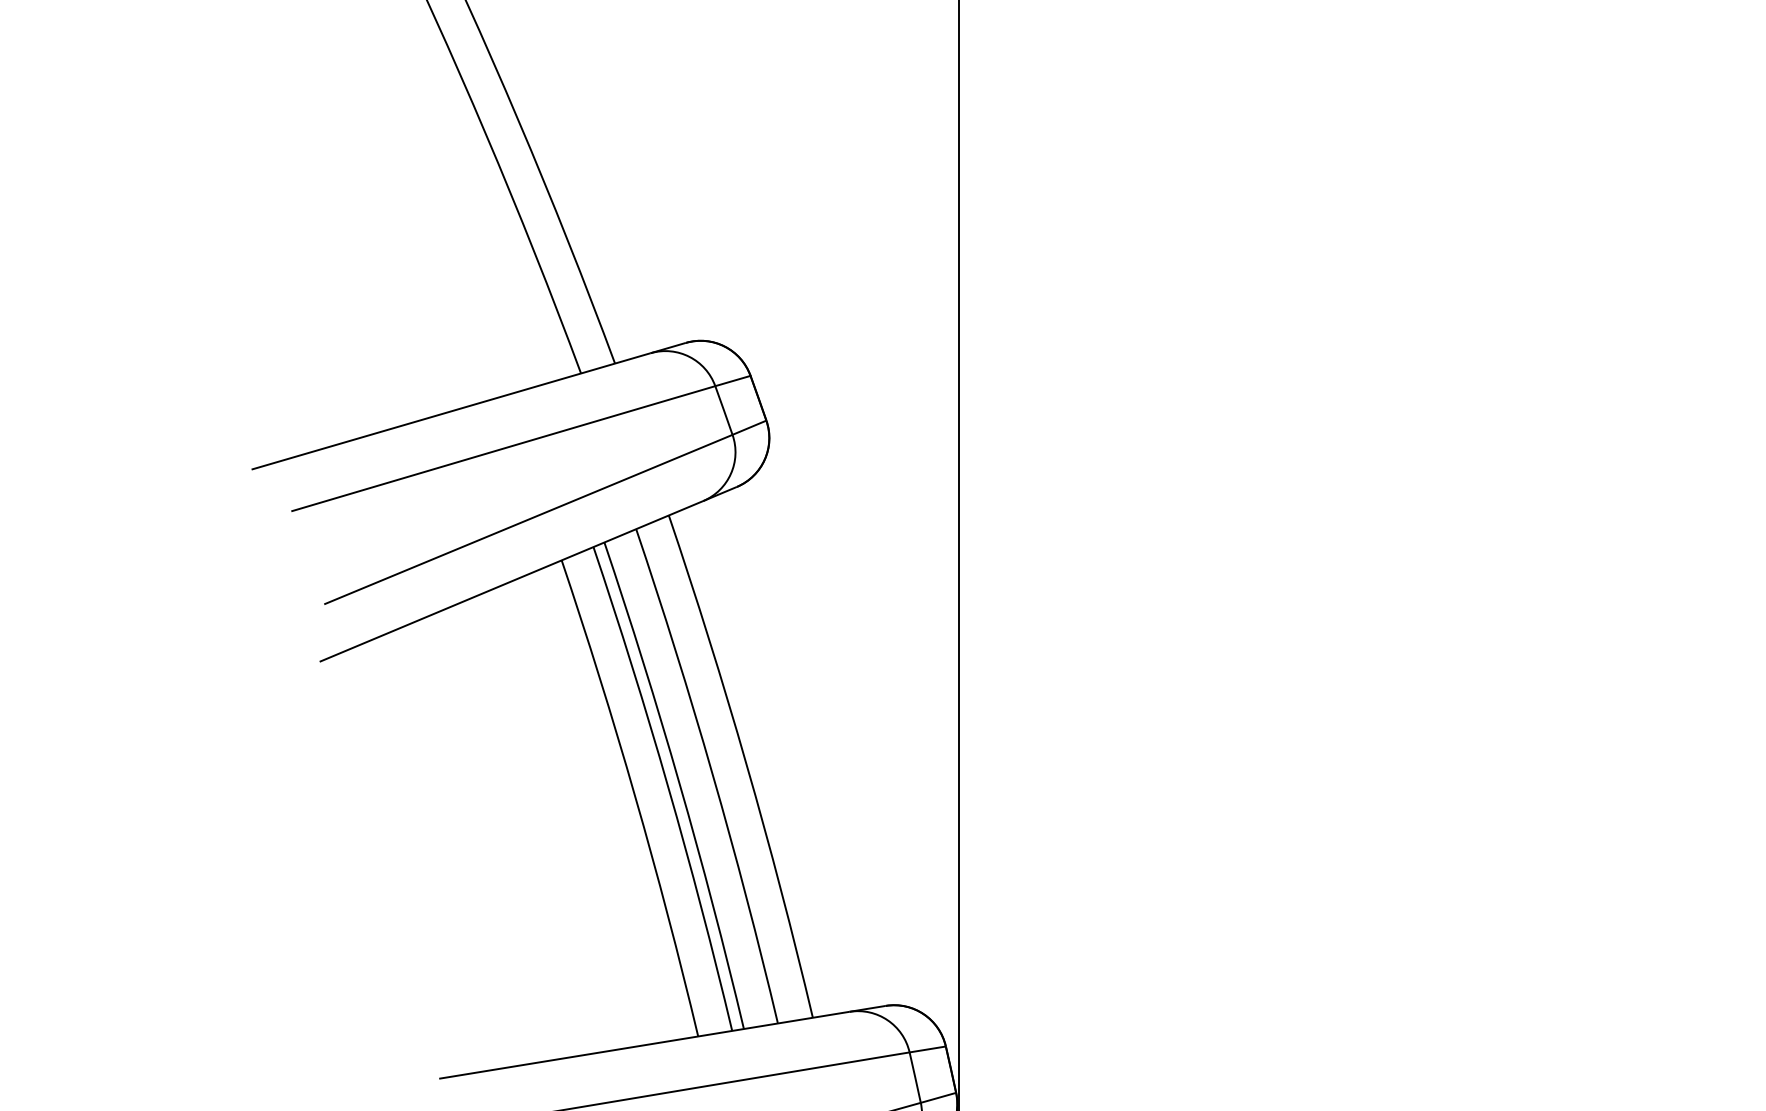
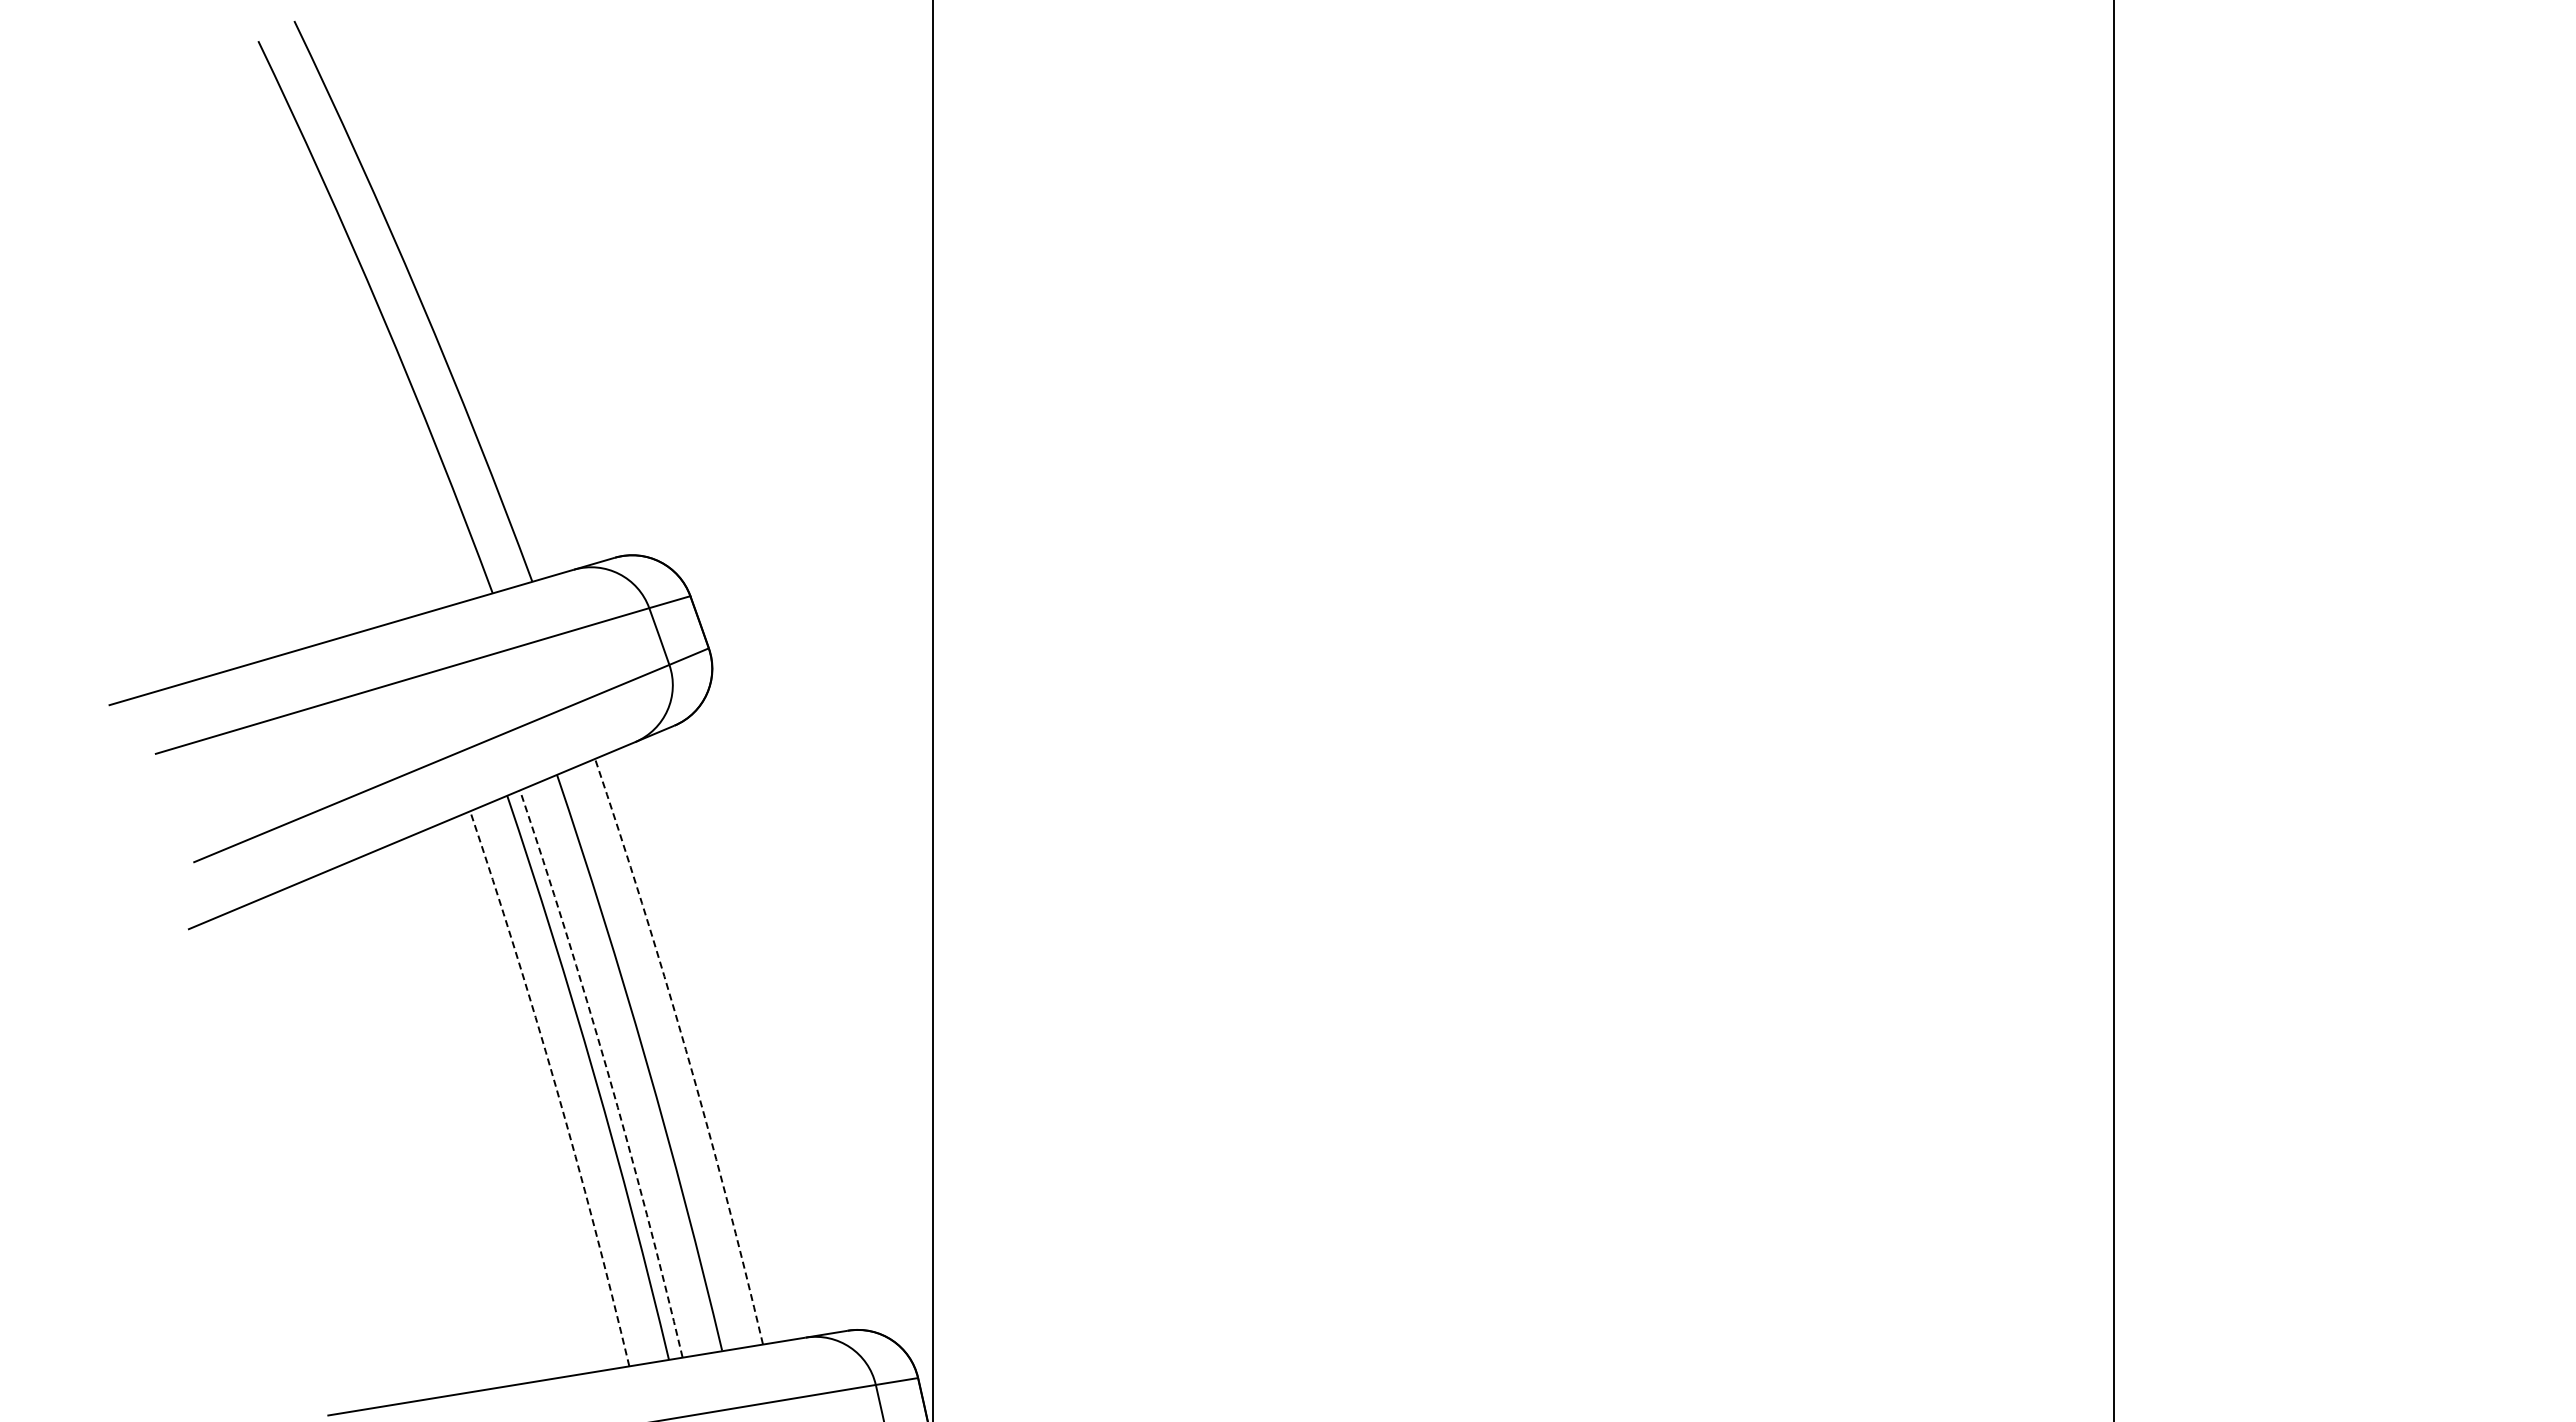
arc: (746, 764) -> (685, 1049), solid -> dashed
arc: (679, 783) -> (607, 1071), solid -> dashed
arc: (634, 796) -> (555, 1086), solid -> dashed

